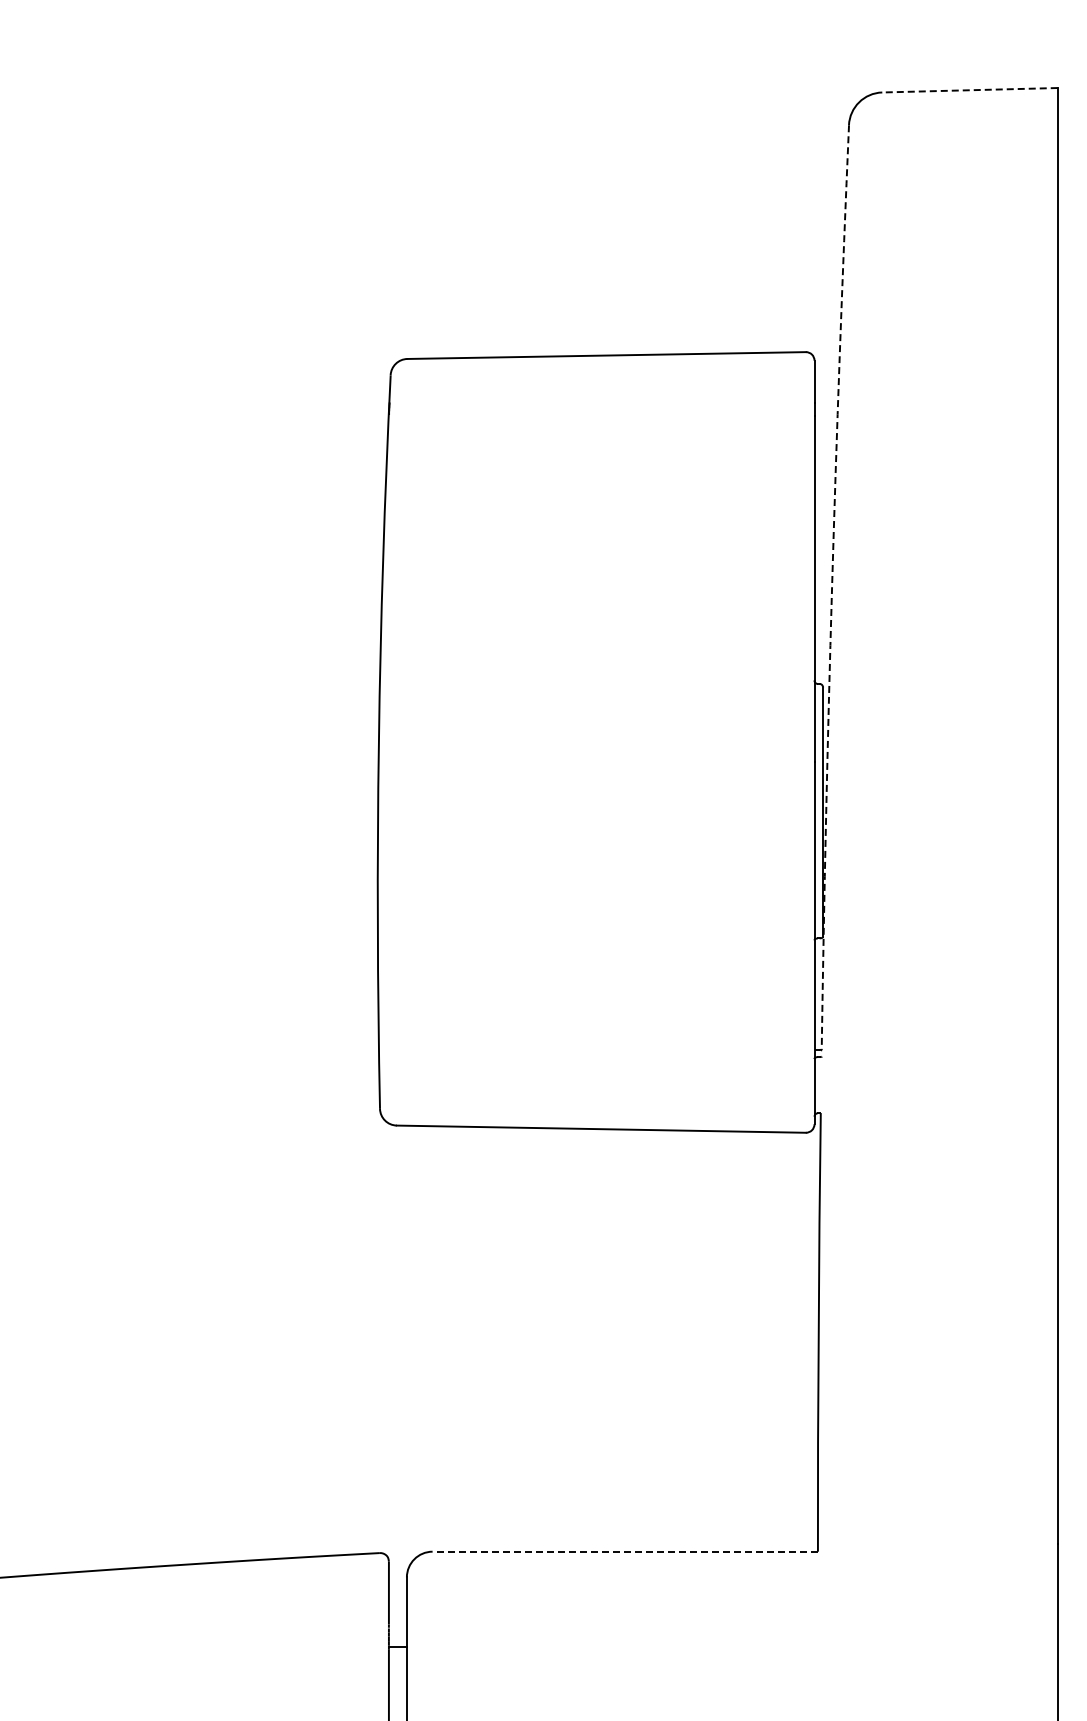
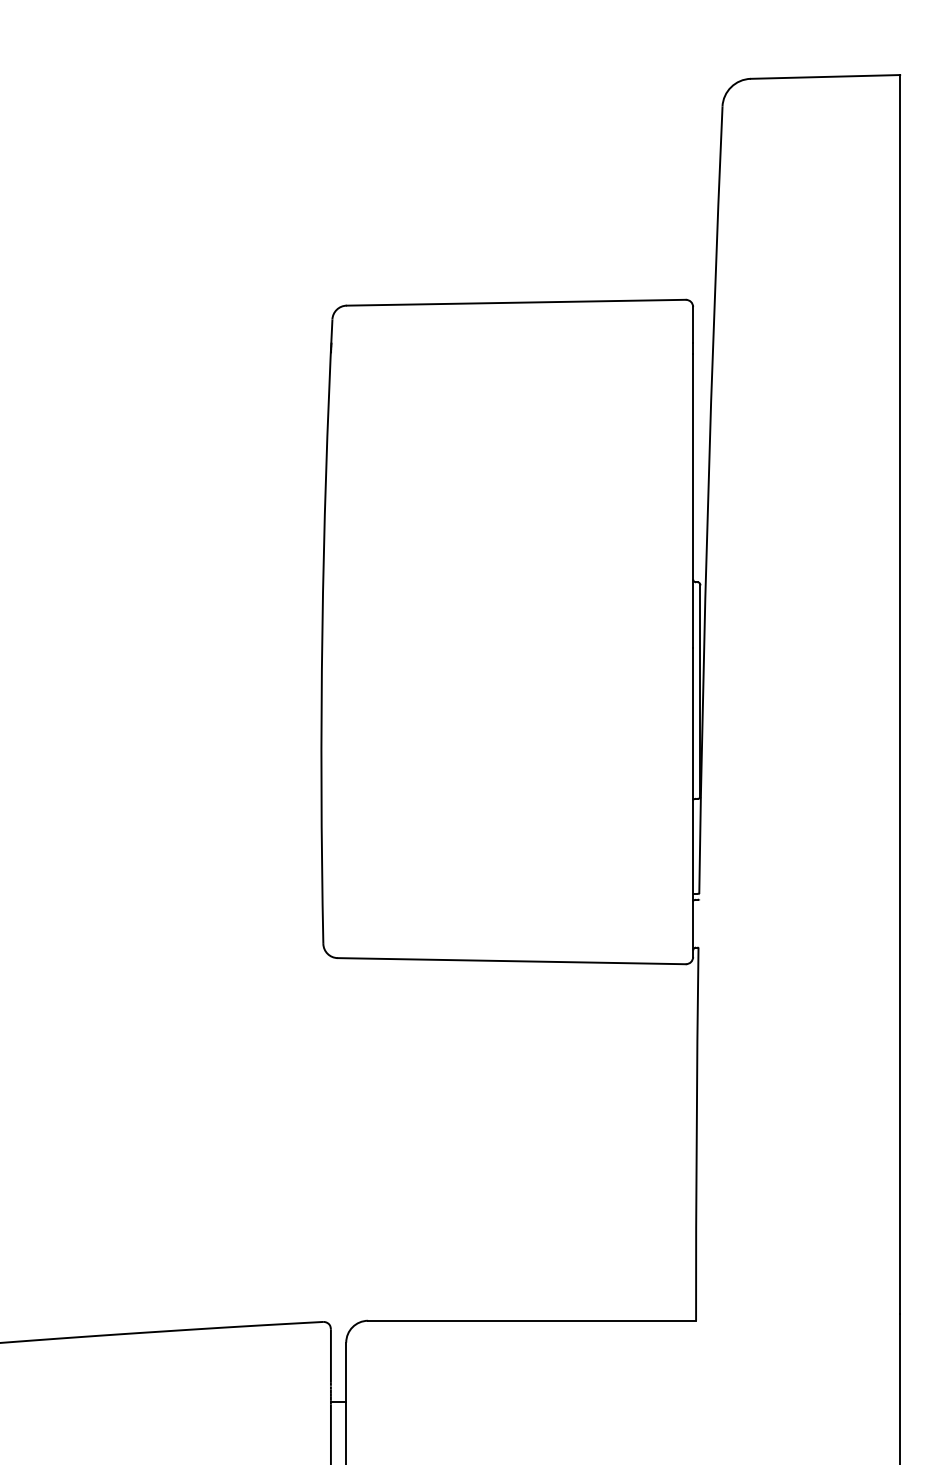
line: (970, 90) -> (825, 77), dashed -> solid
arc: (832, 587) -> (708, 500), dashed -> solid
line: (625, 1551) -> (532, 1320), dashed -> solid

